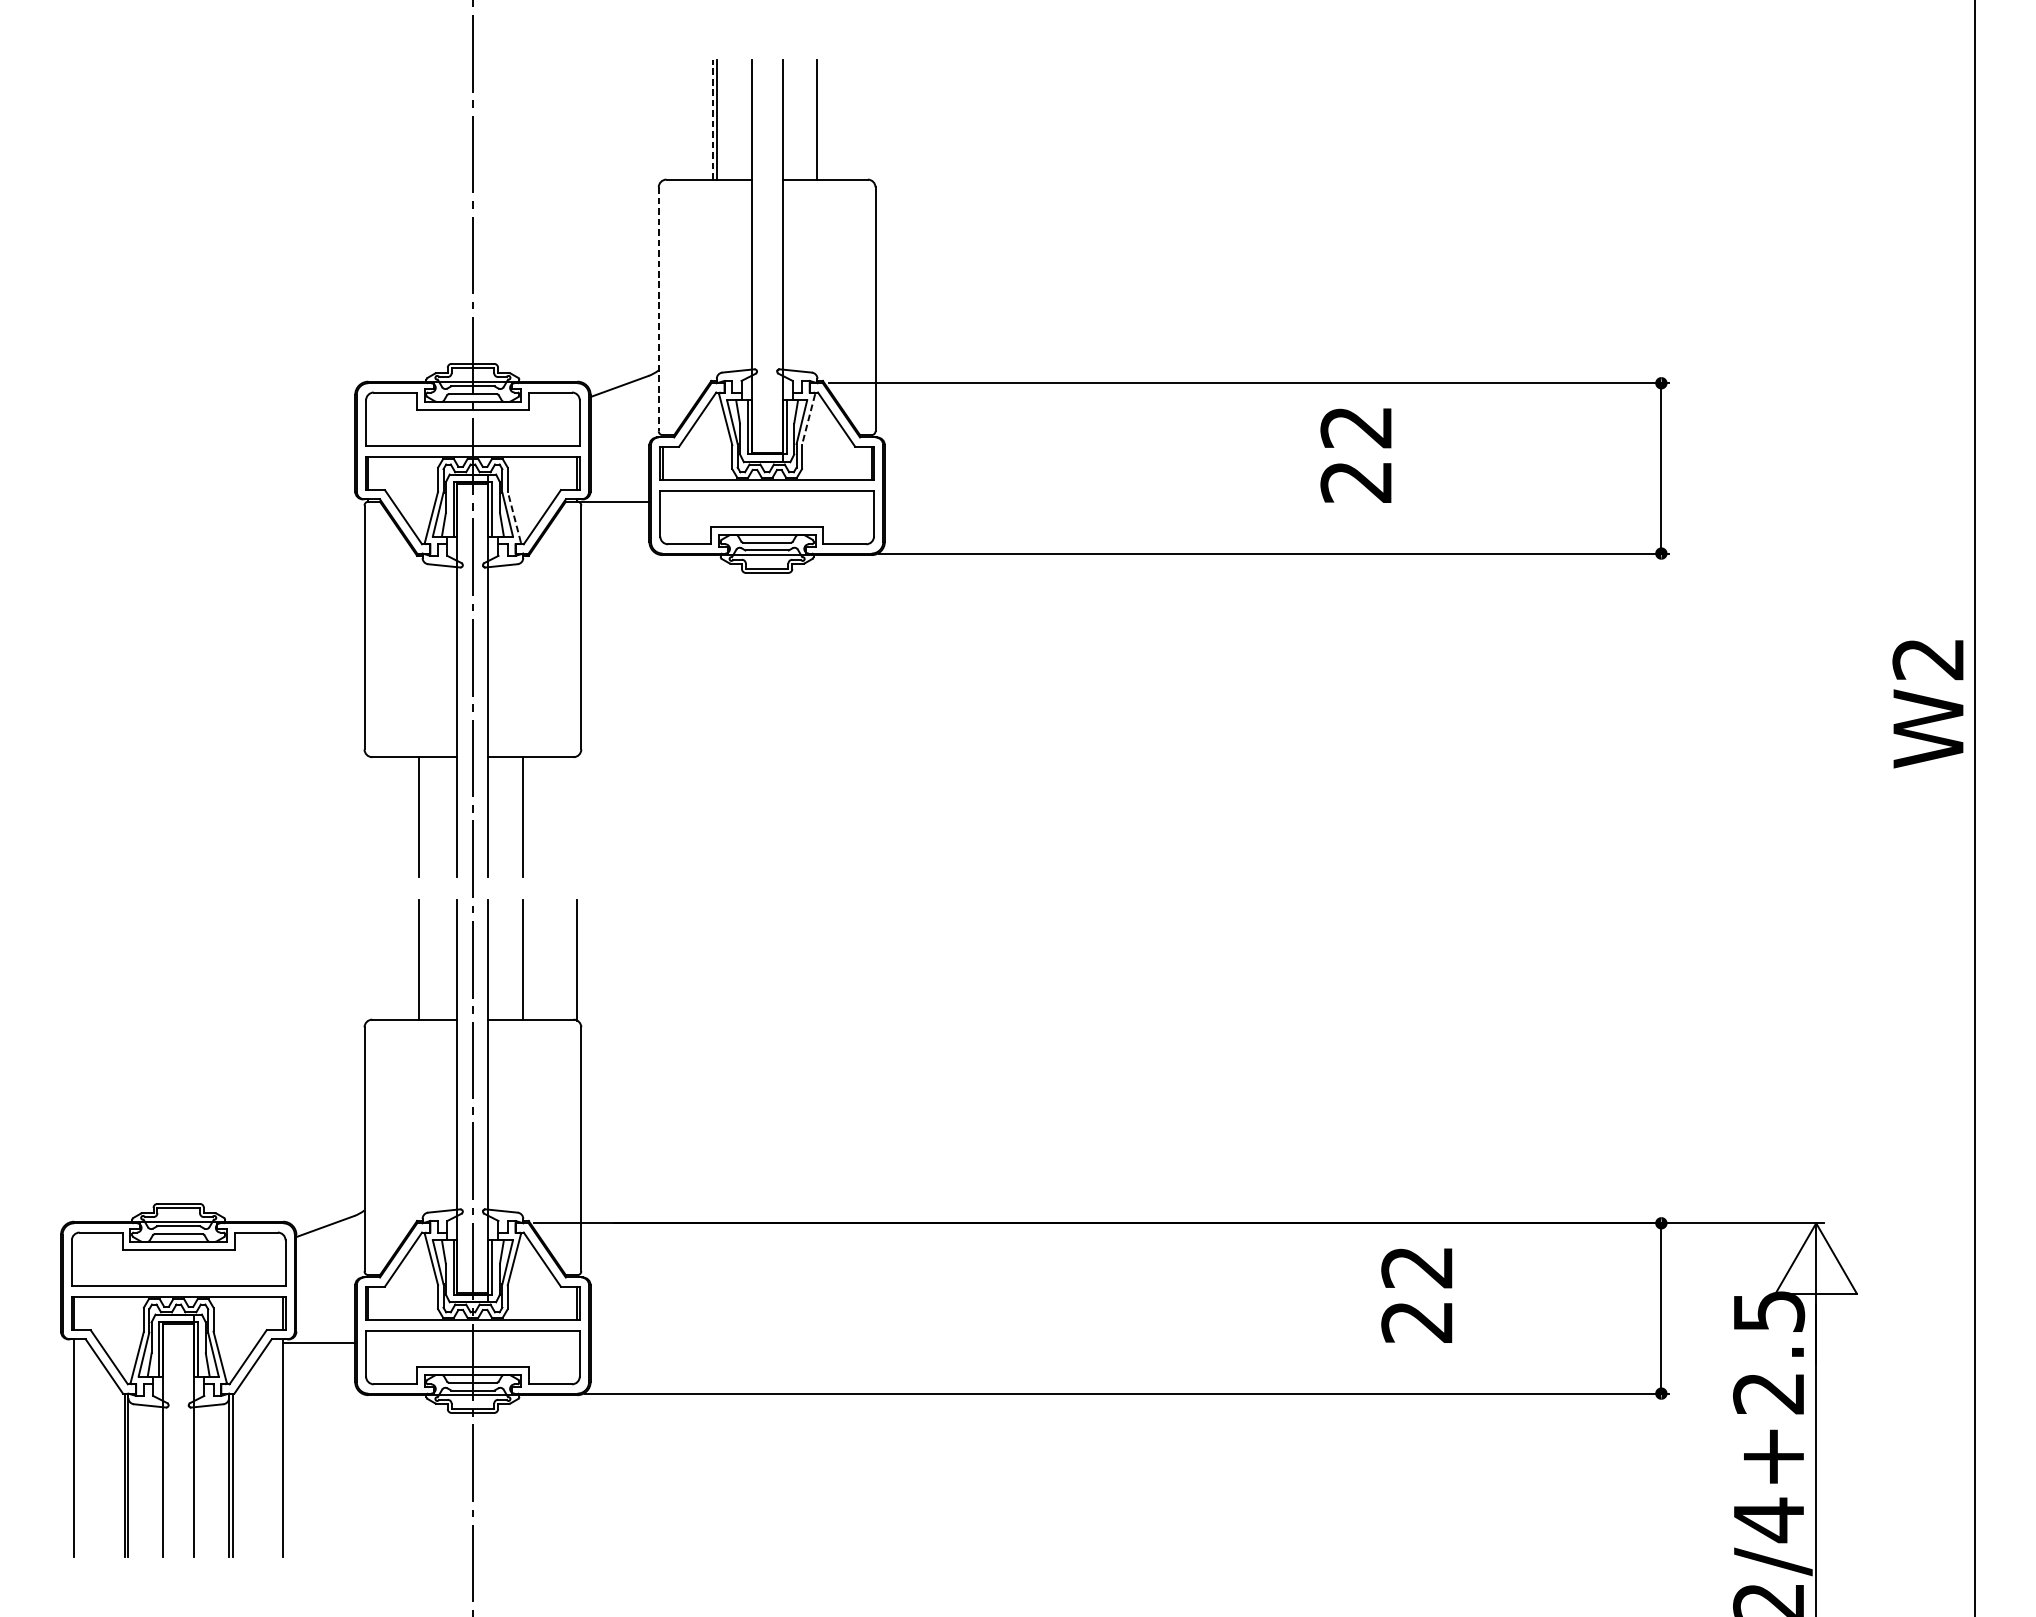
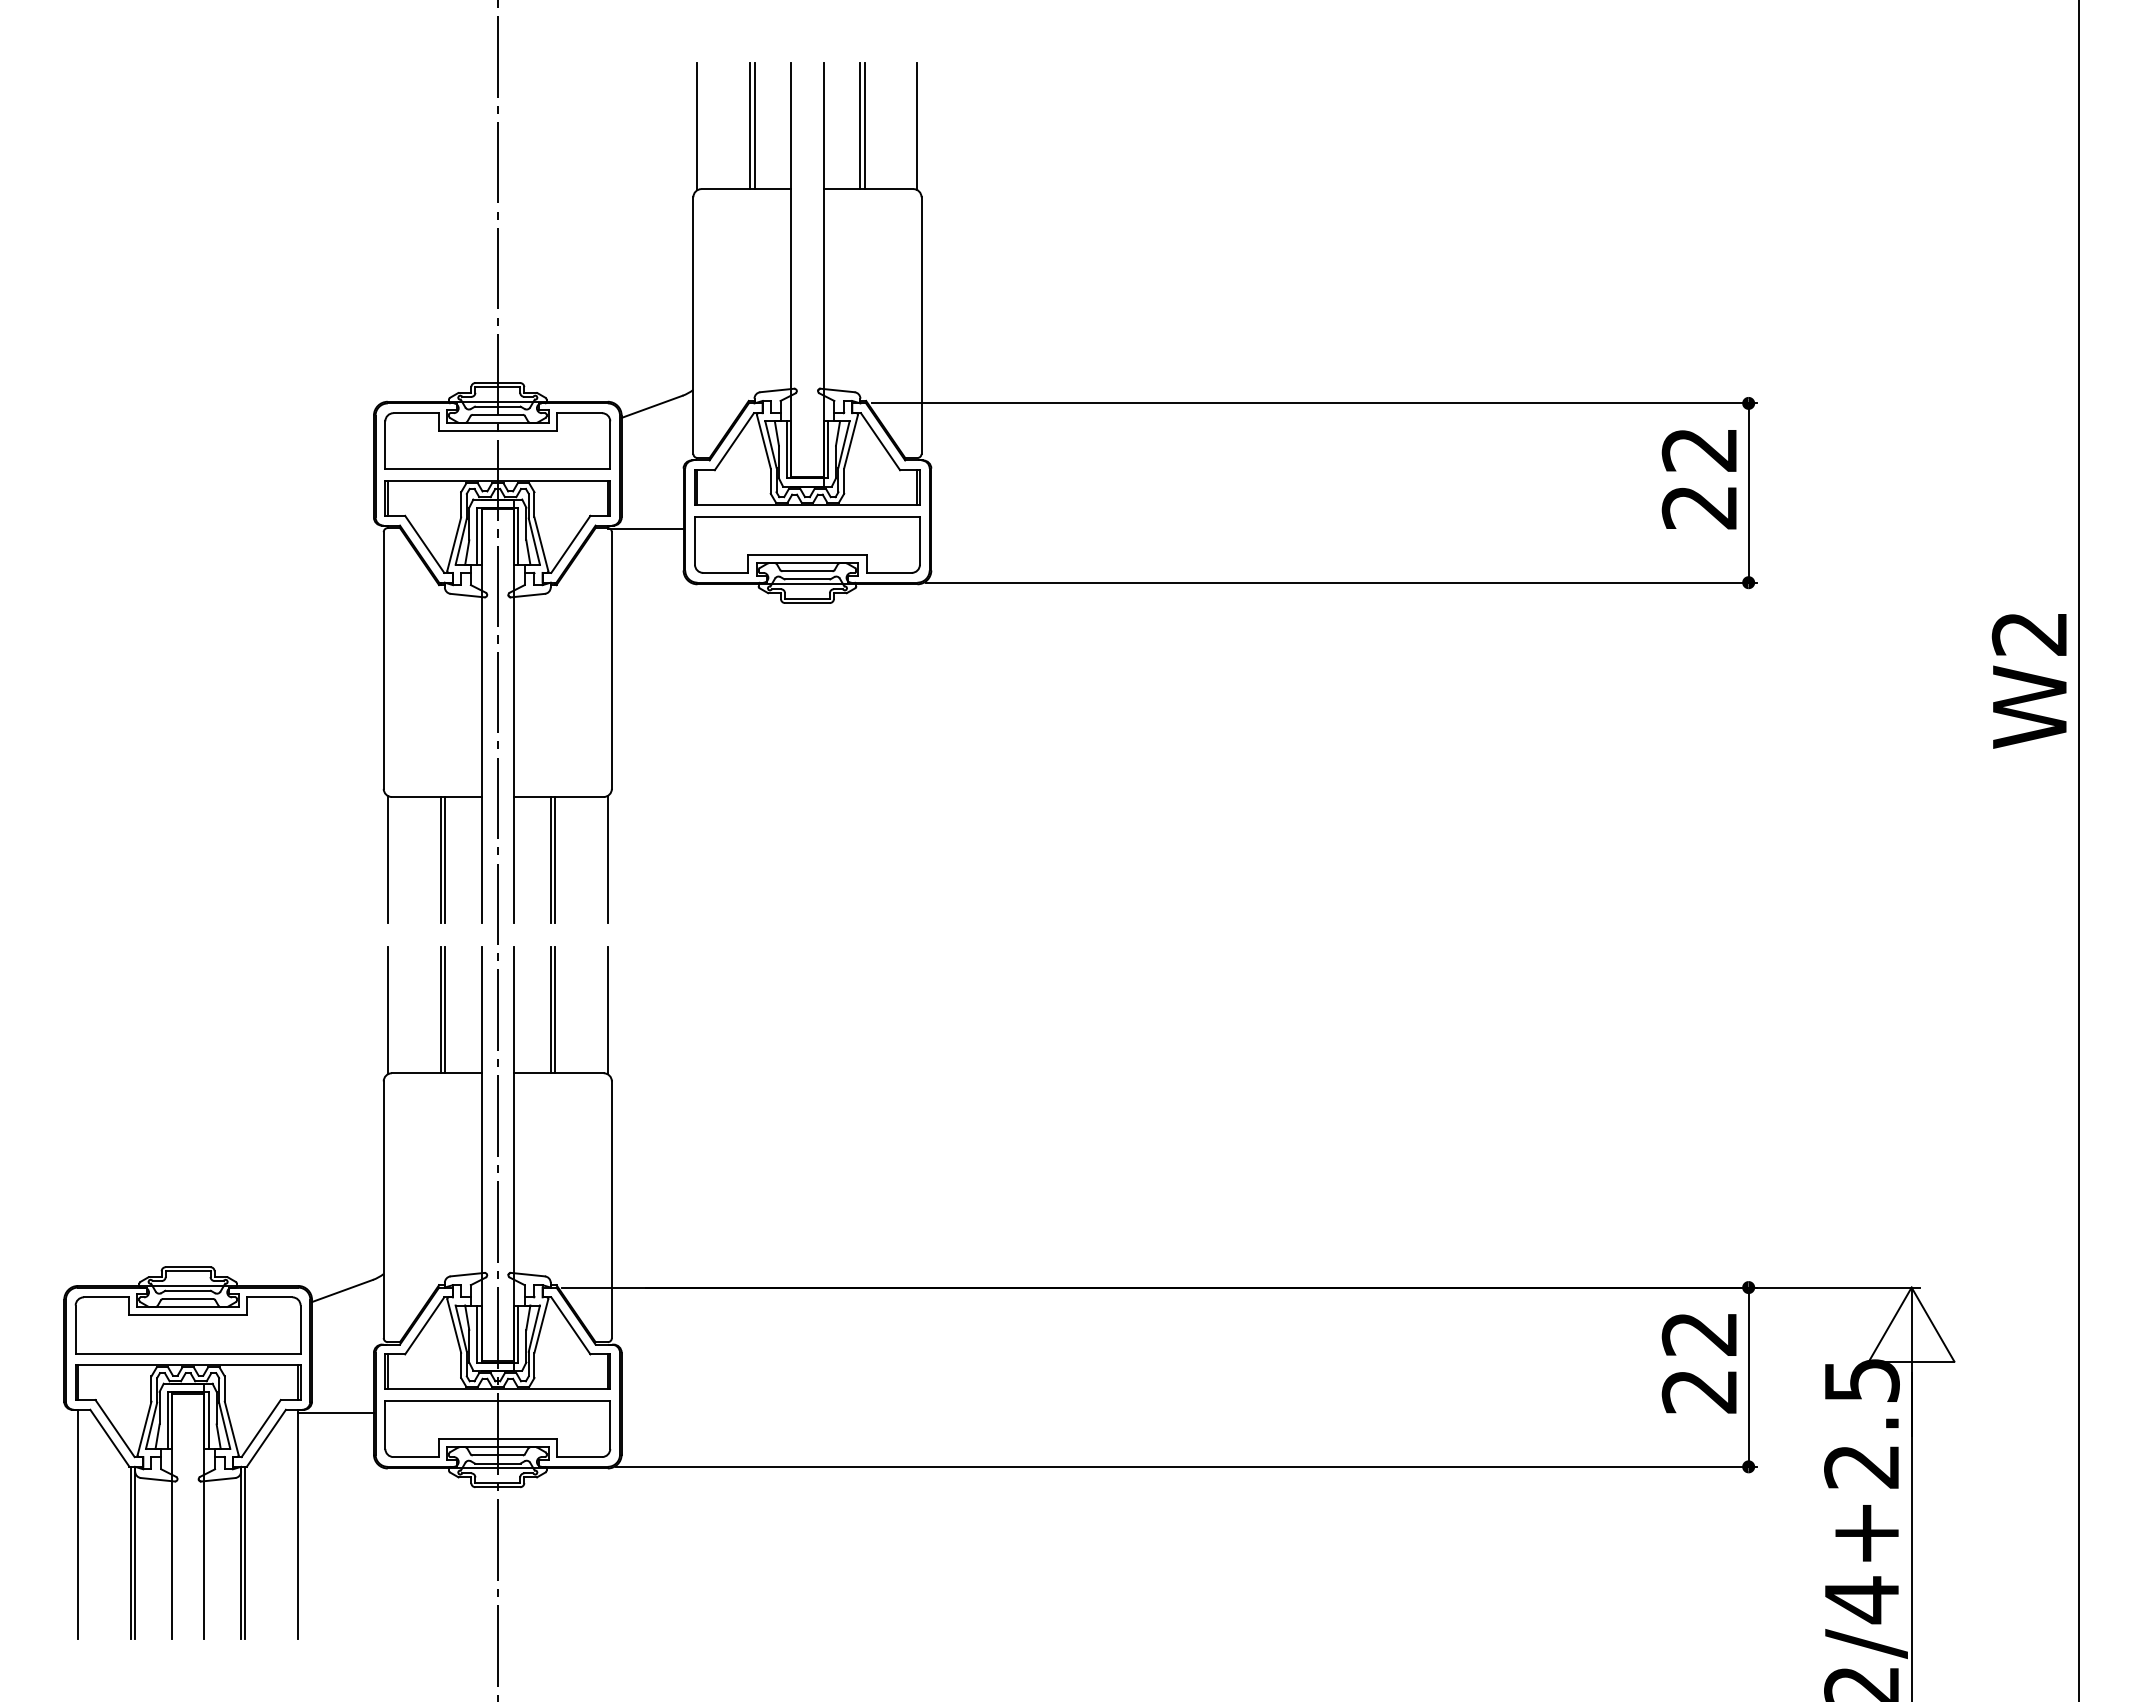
line: (662, 120) -> (697, 126), added
line: (713, 120) -> (750, 126), dashed -> solid
line: (821, 120) -> (864, 126), added
line: (871, 120) -> (917, 126), added
line: (658, 310) -> (693, 326), dashed -> solid
line: (808, 419) -> (851, 441), dashed -> solid
text: (1355, 455) -> (1698, 479), moved
line: (514, 517) -> (541, 544), dashed -> solid
text: (1927, 704) -> (2028, 681), moved
line: (368, 815) -> (387, 858), added
line: (577, 815) -> (607, 858), added
line: (422, 816) -> (444, 859), added
line: (526, 816) -> (554, 859), added
line: (368, 960) -> (387, 1010), added
line: (422, 960) -> (444, 1010), added
line: (526, 960) -> (554, 1010), added
text: (1416, 1295) -> (1698, 1363), moved

